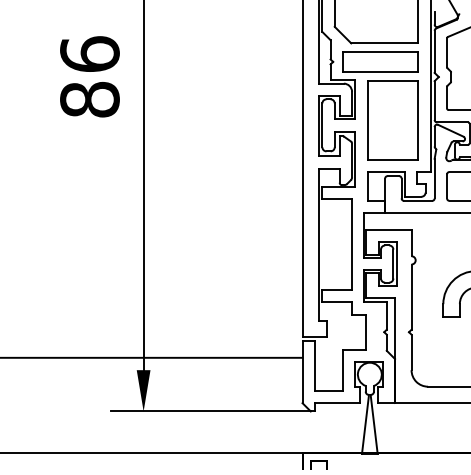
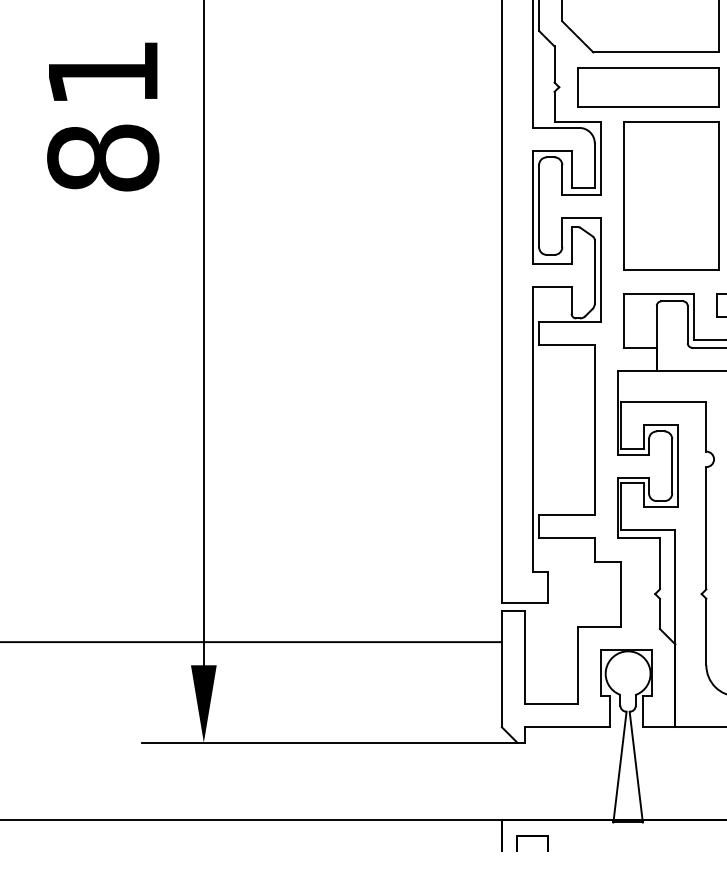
text: (89, 53) -> (102, 71), 86 -> 81

